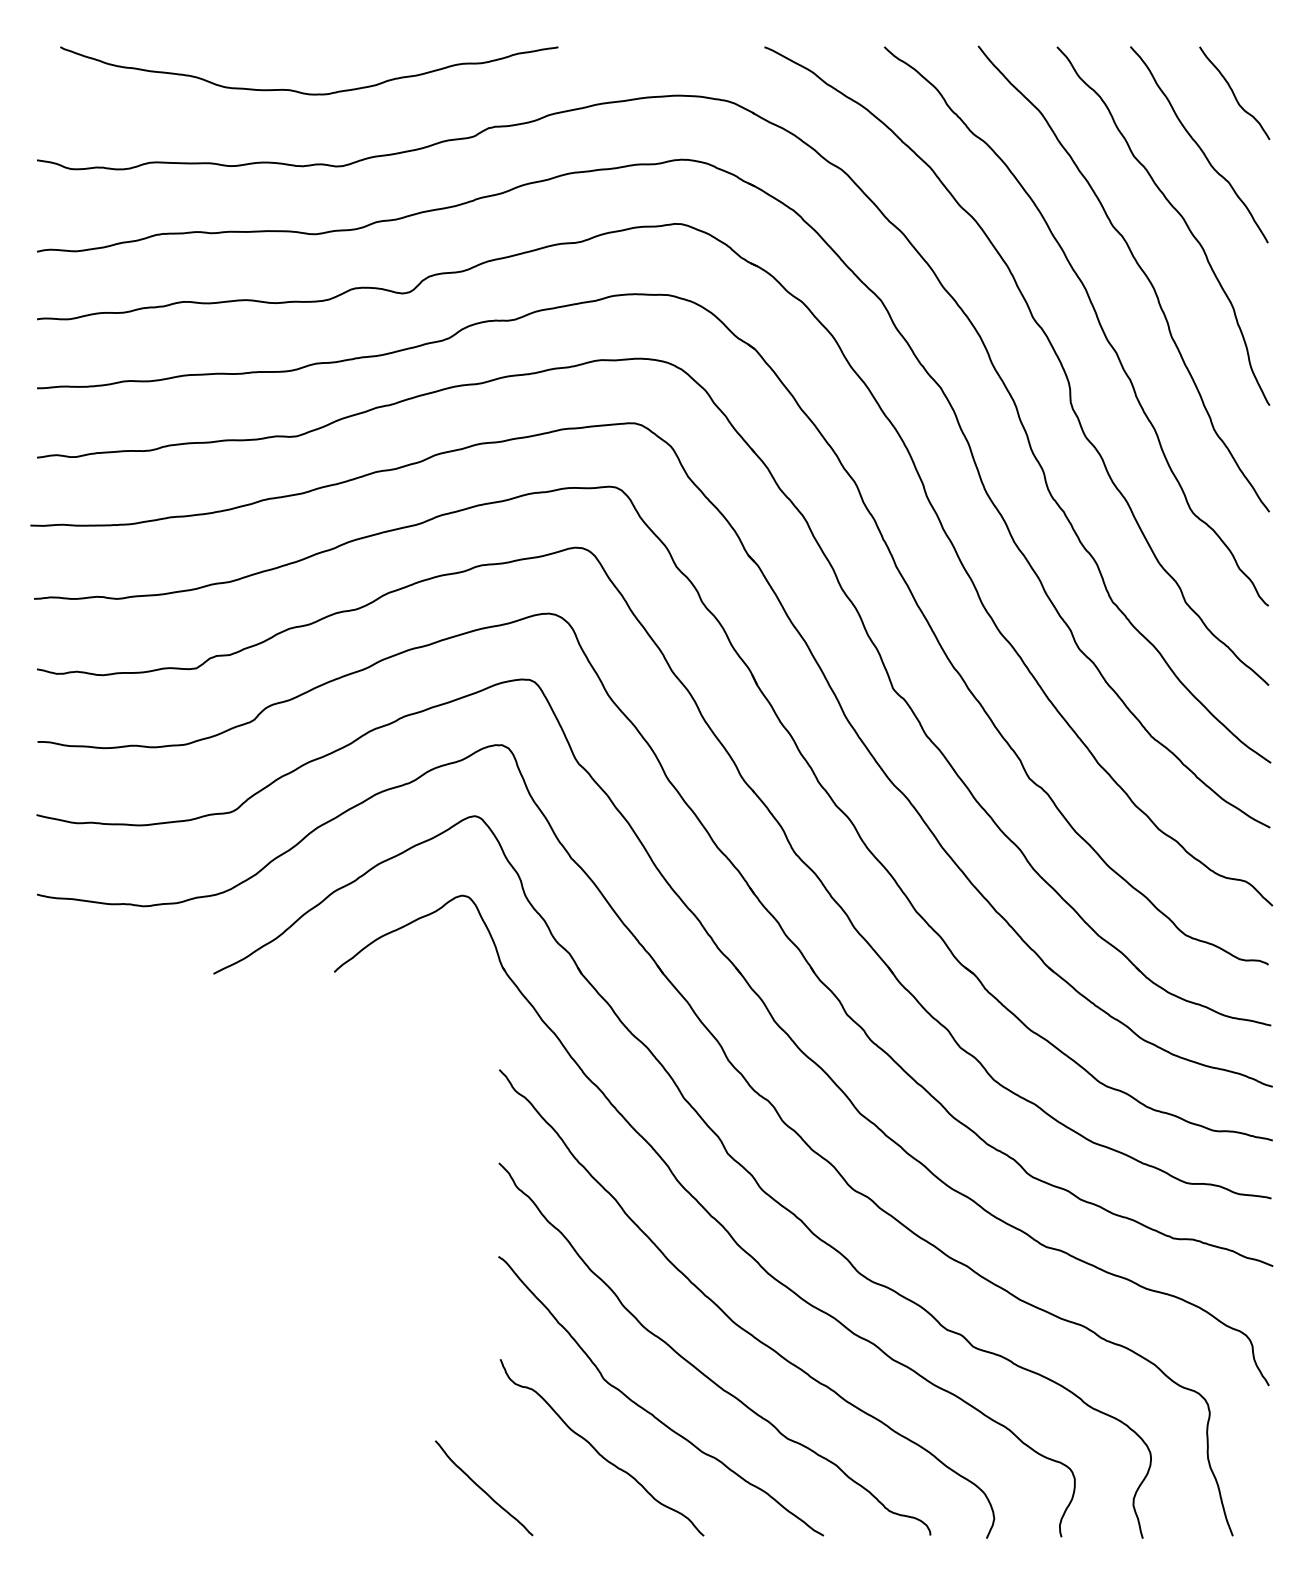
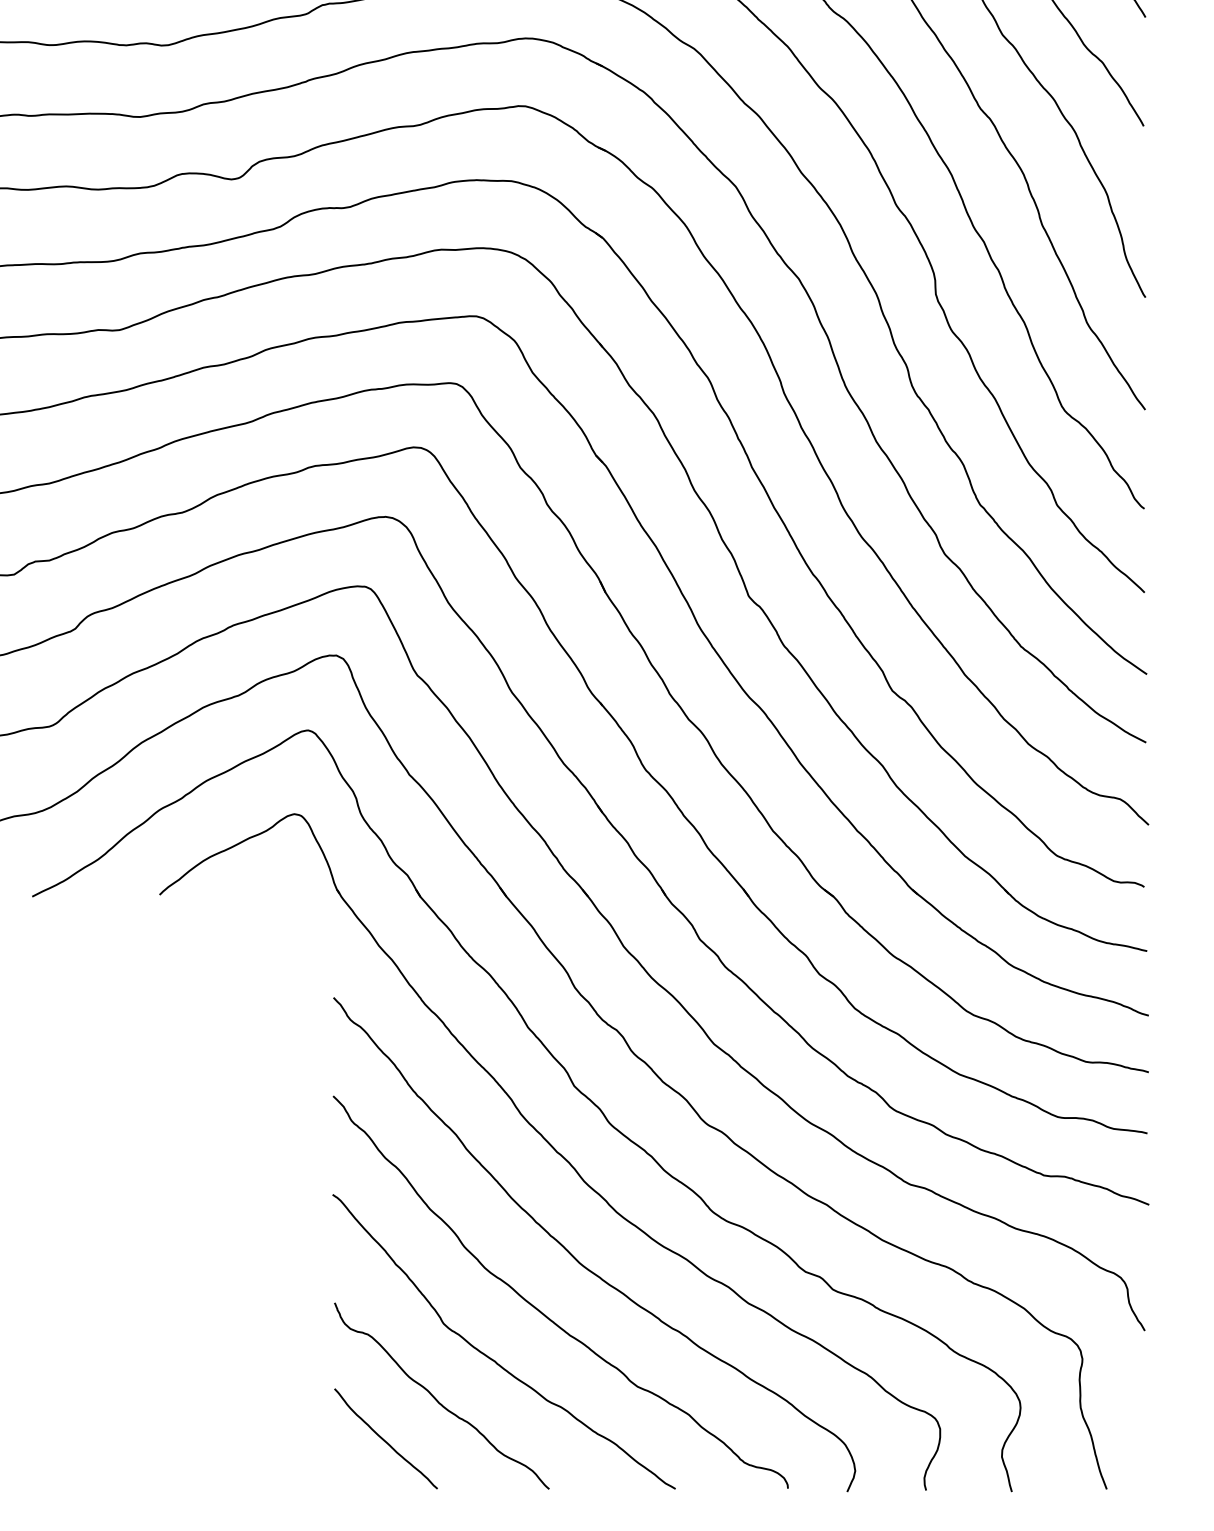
curve: (482, 1488) -> (384, 1439), moved

